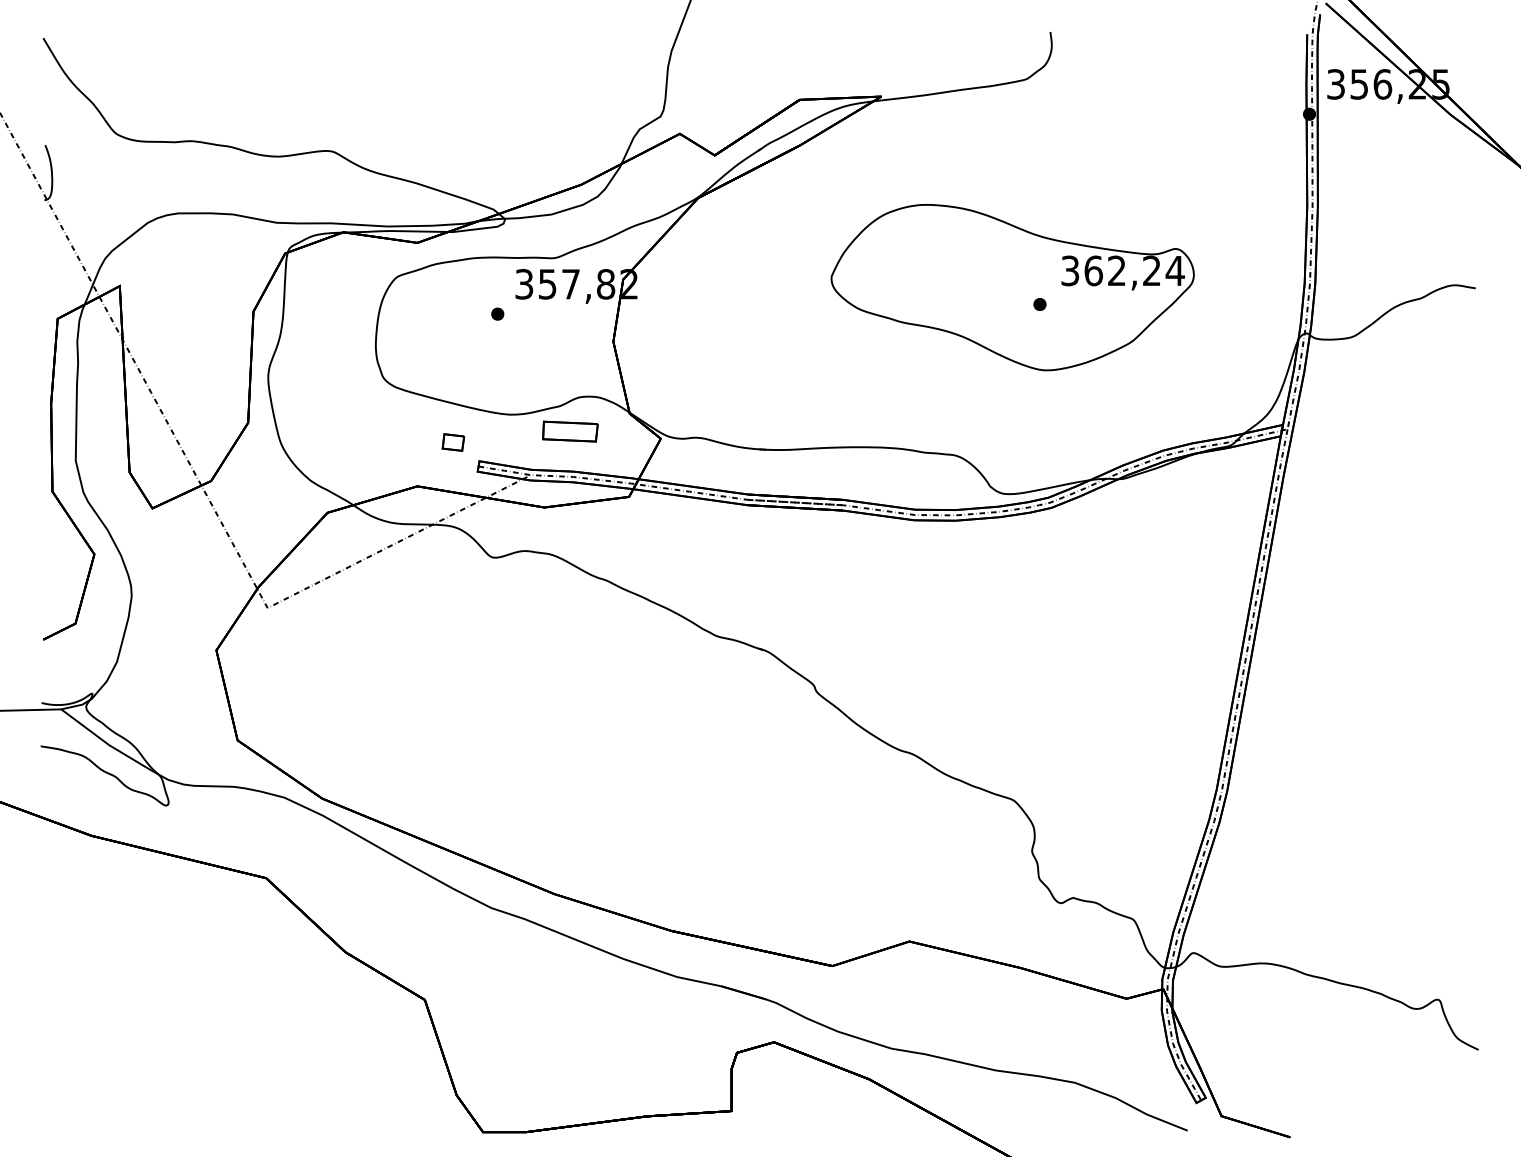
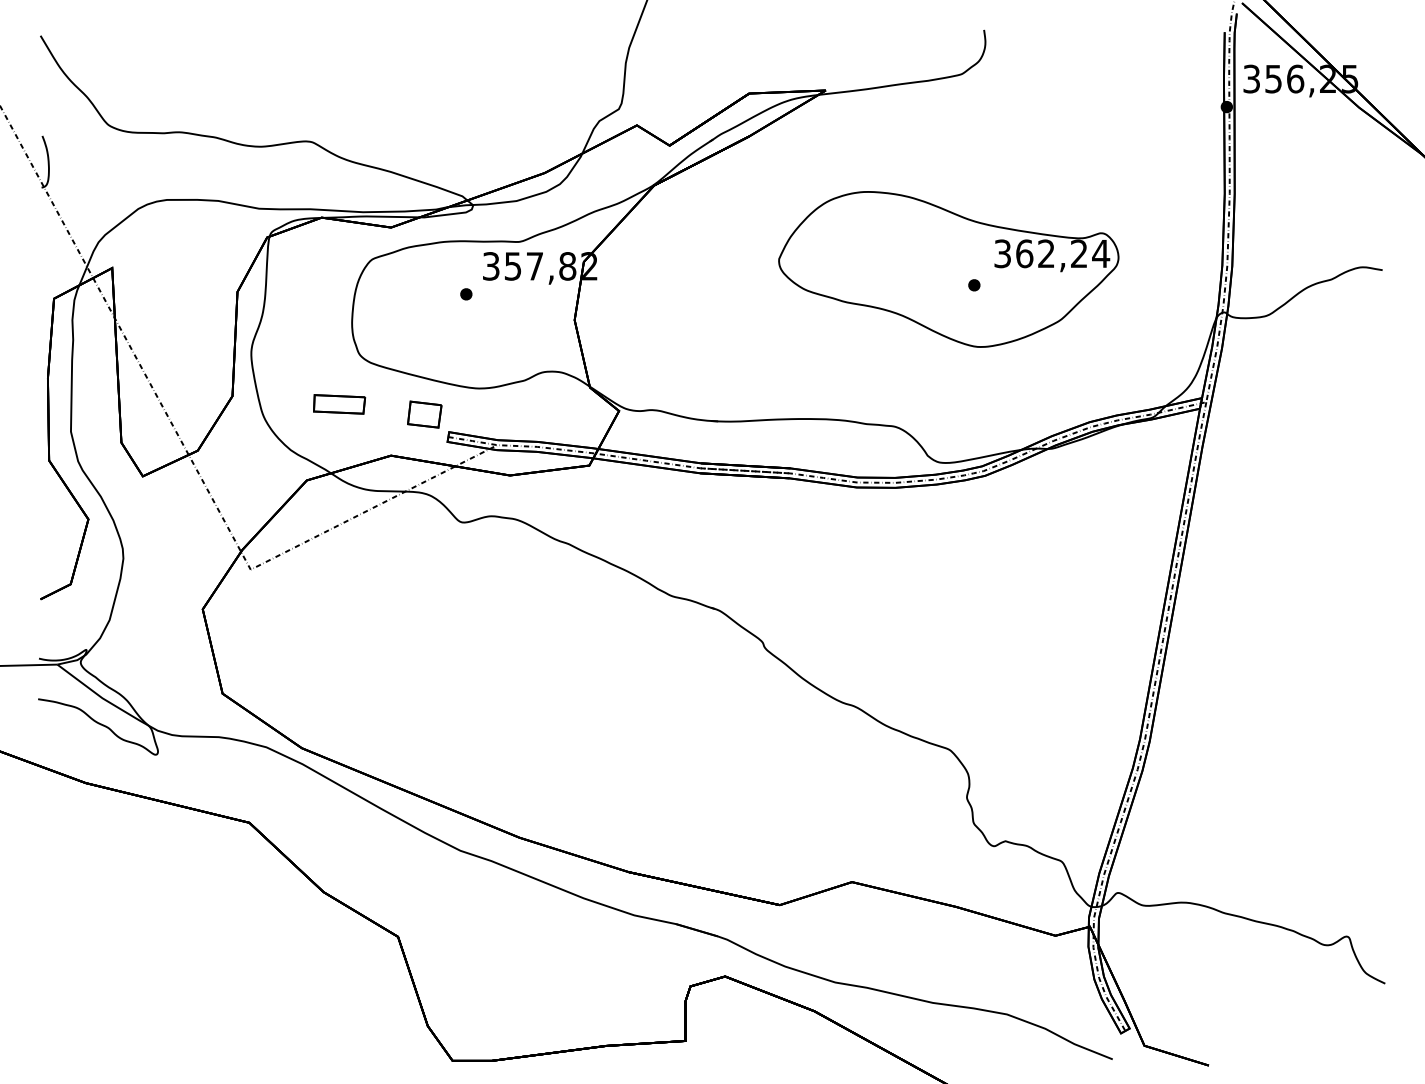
part: (570, 431) -> (339, 404), moved
part: (453, 442) -> (424, 414), size x1.67

